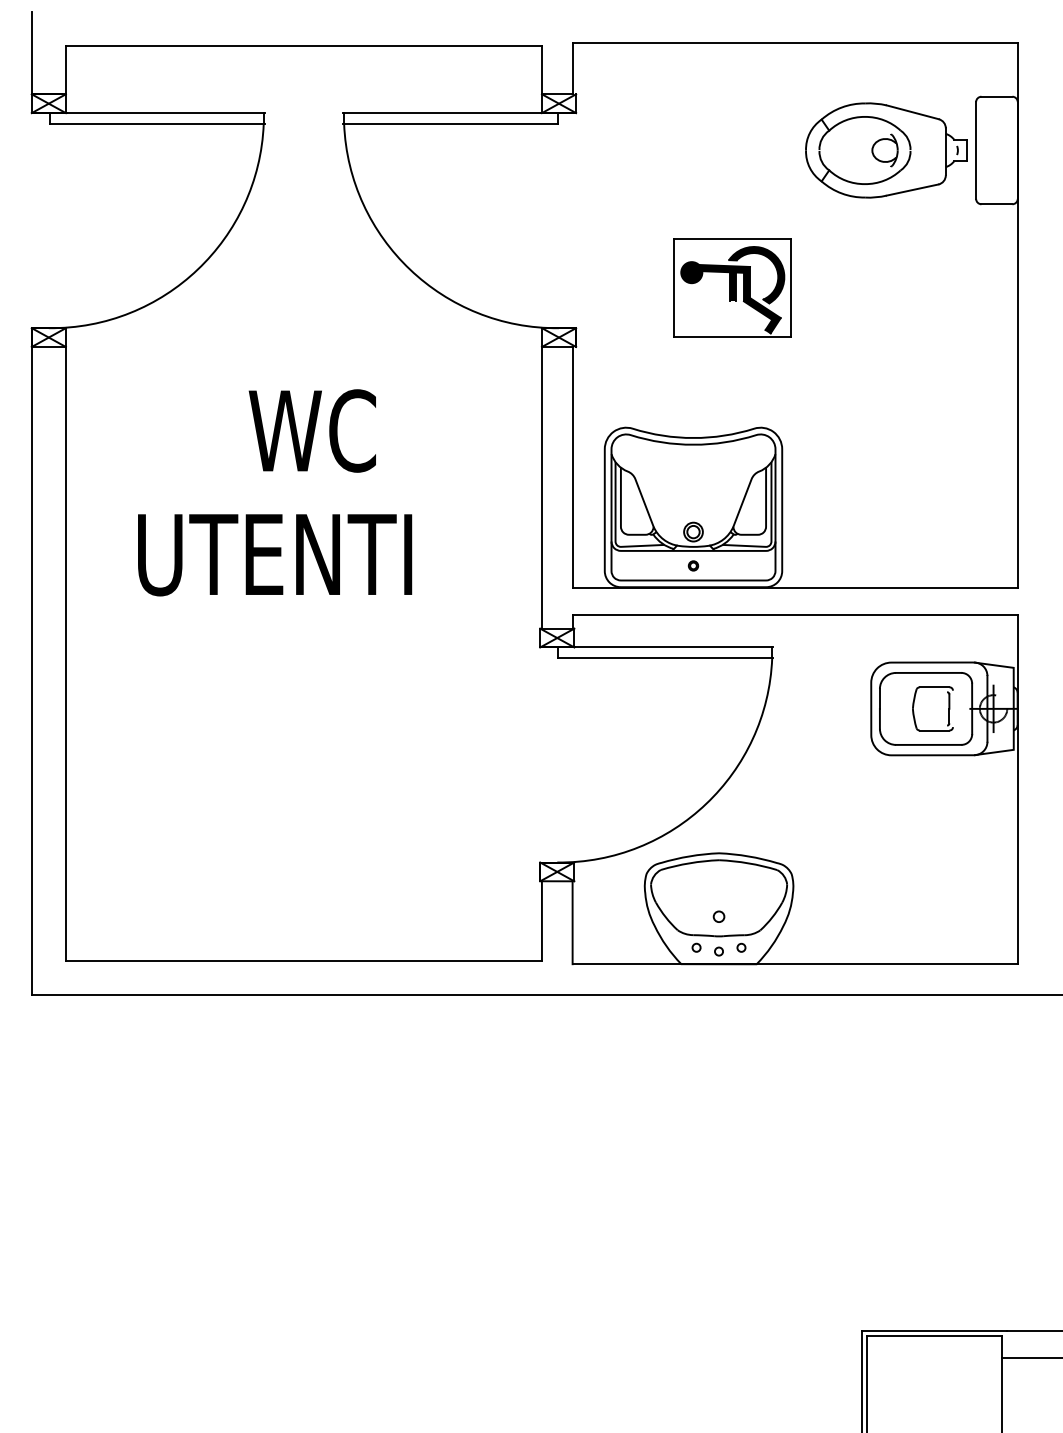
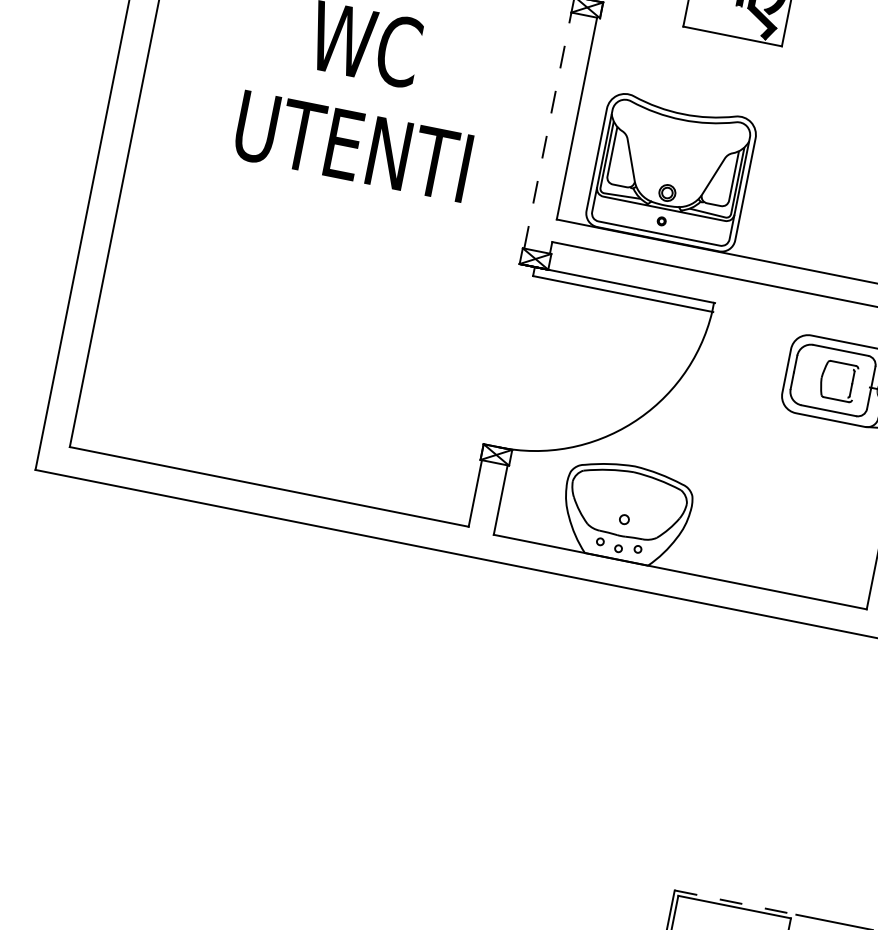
line: (541, 487) -> (547, 130), solid -> dashed
text: (275, 555) -> (353, 147), moved
line: (934, 1330) -> (735, 902), solid -> dashed

